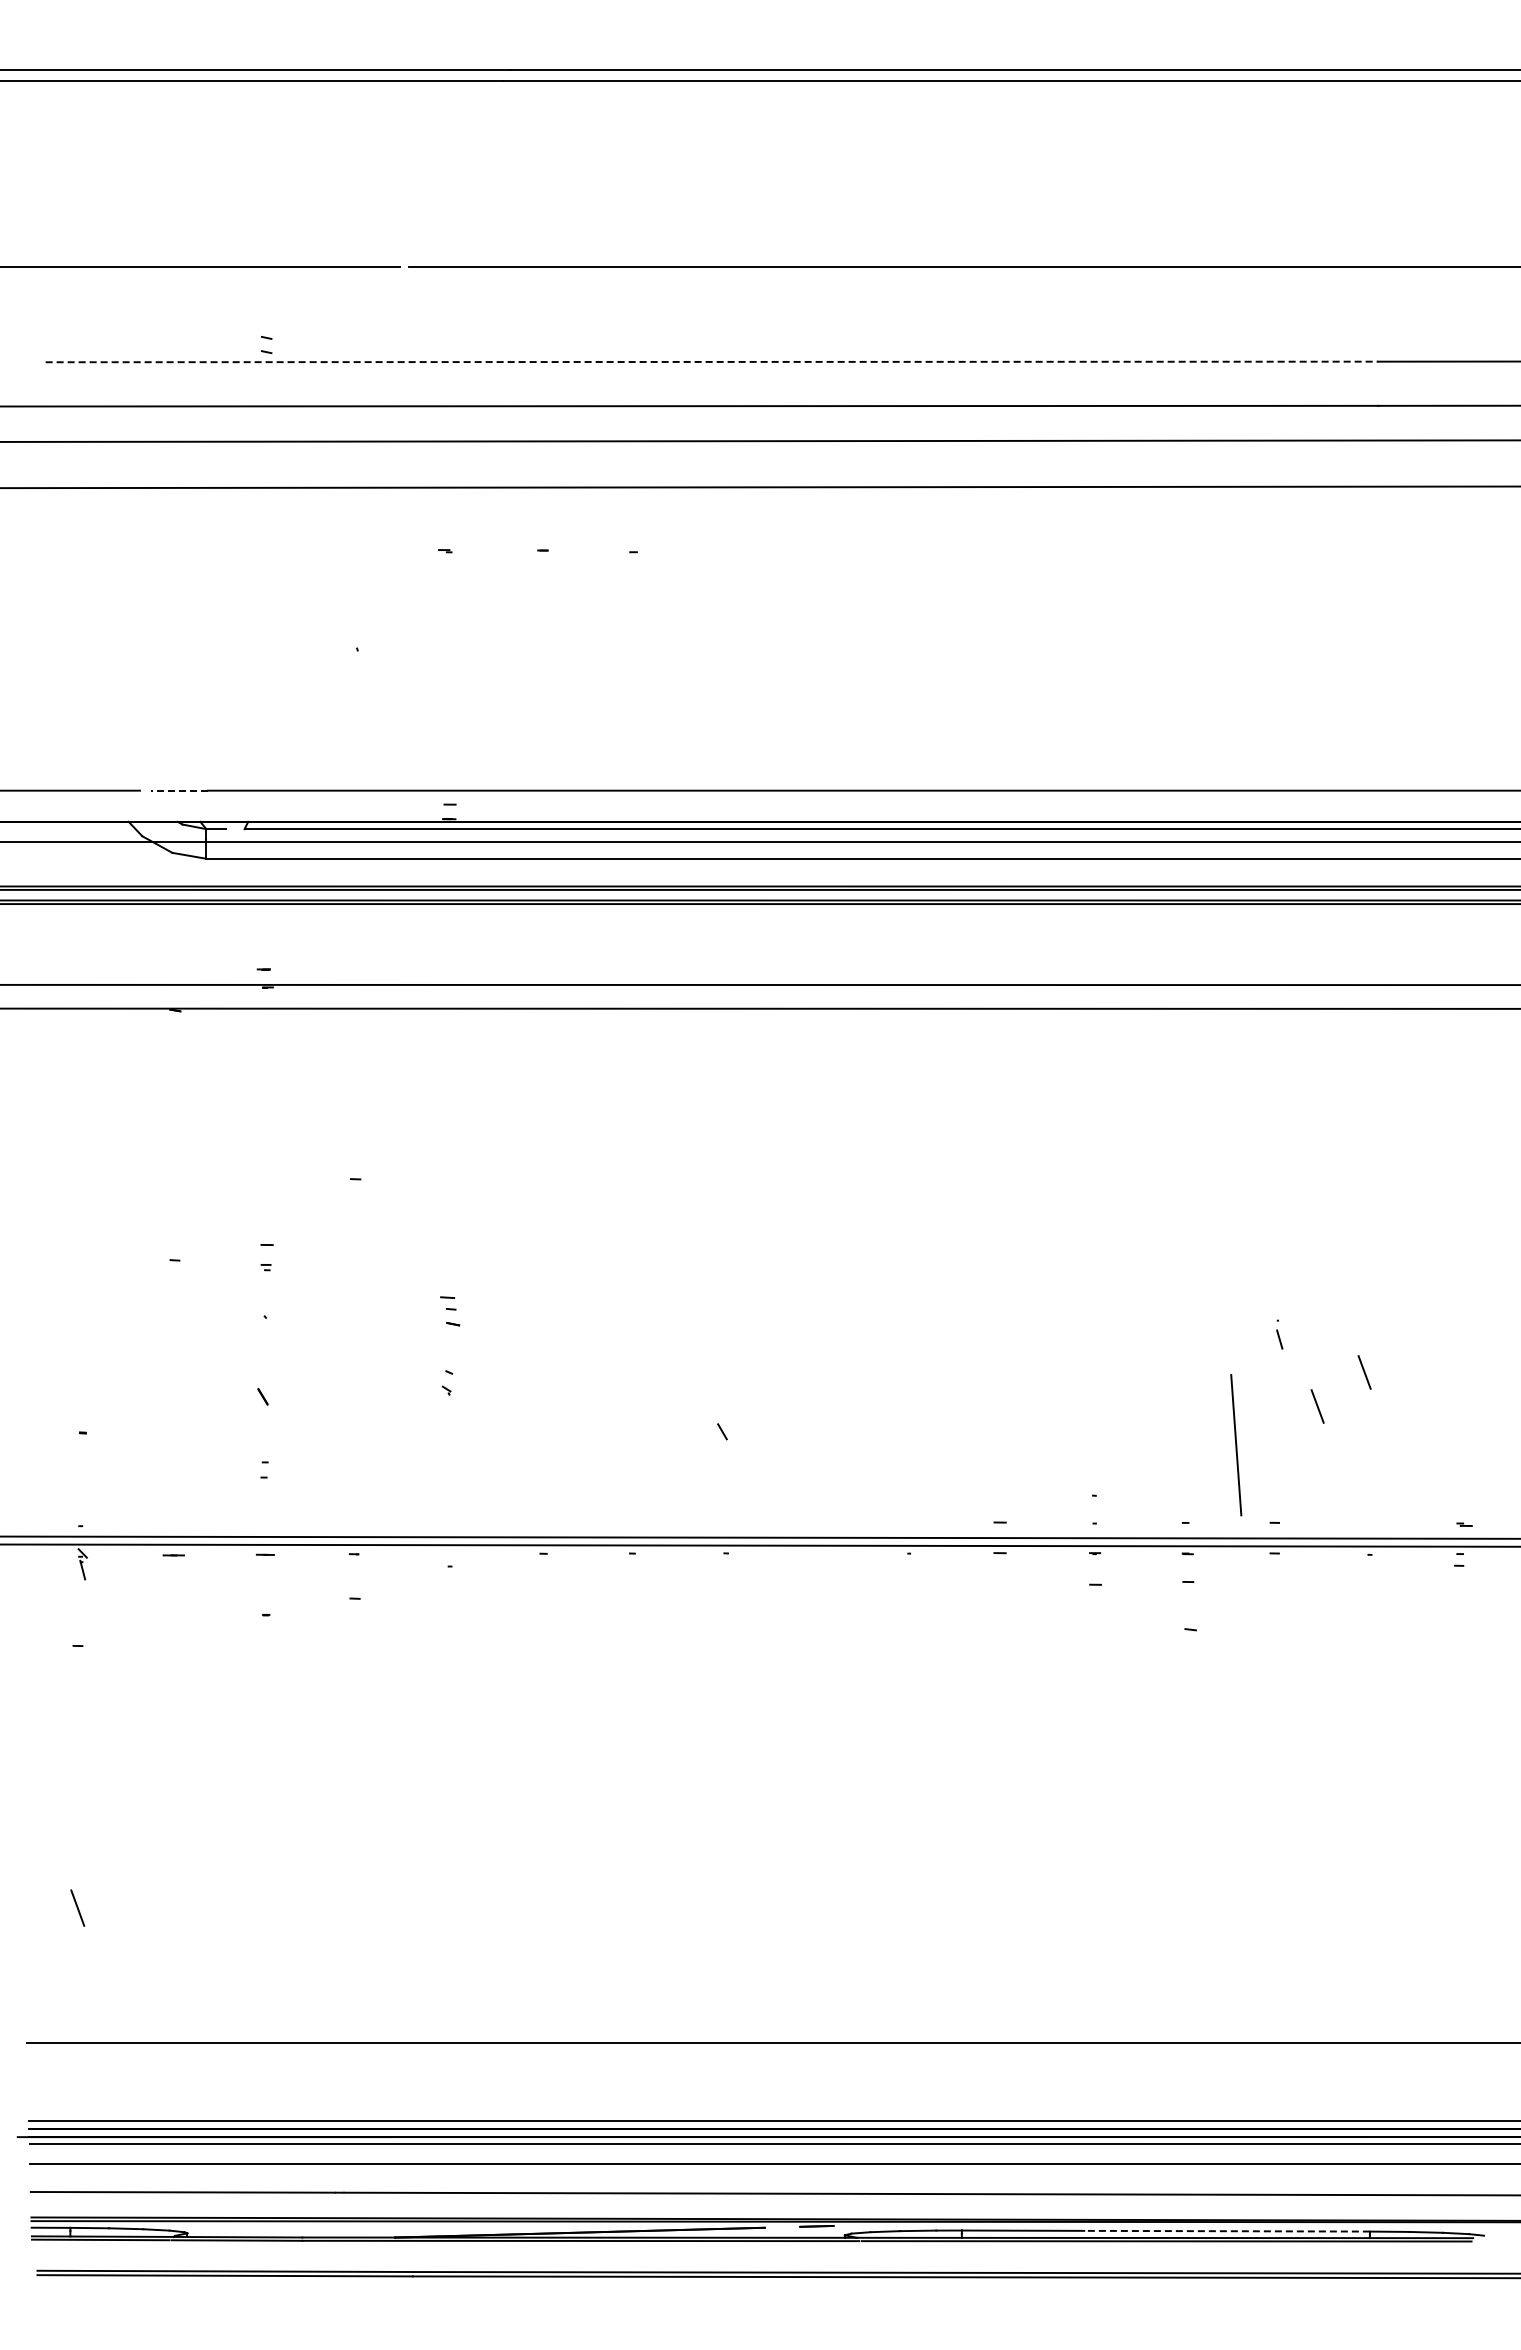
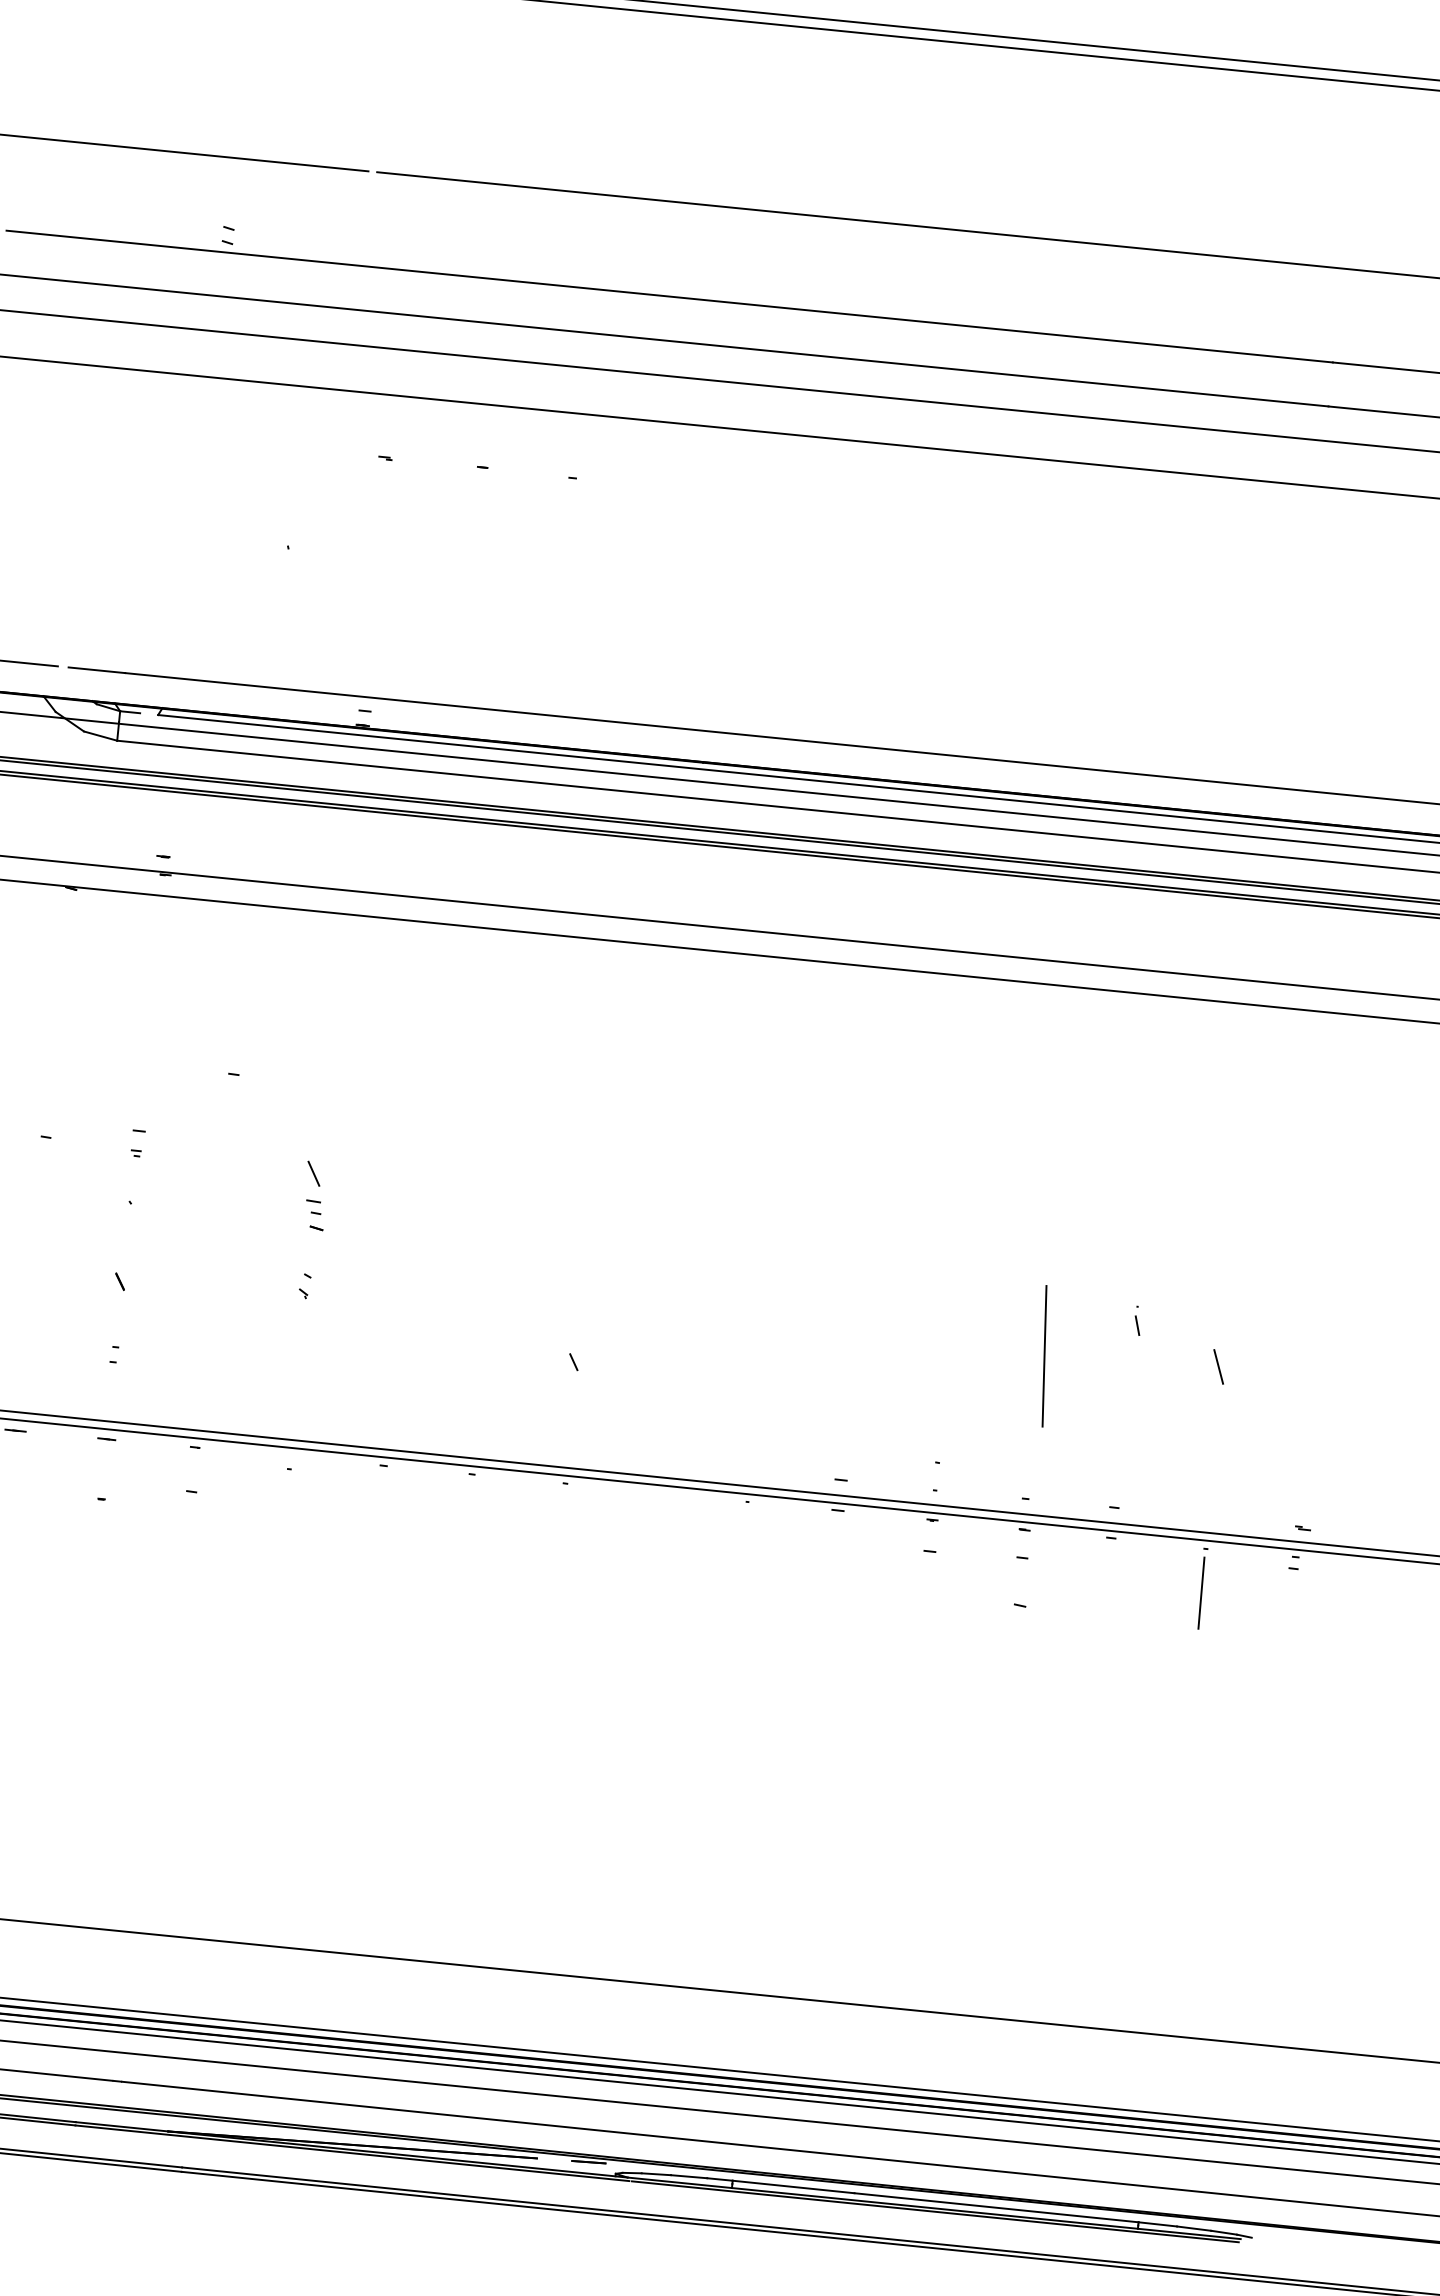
line: (712, 361) -> (670, 296), dashed -> solid
line: (178, 790) -> (96, 670), dashed -> solid
line: (444, 1269) -> (313, 1173), added
line: (1317, 1406) -> (1168, 1396), removed
line: (1236, 1445) -> (1044, 1356), moved
line: (1369, 1599) -> (1200, 1593), added
line: (1227, 2231) -> (996, 2208), dashed -> solid

